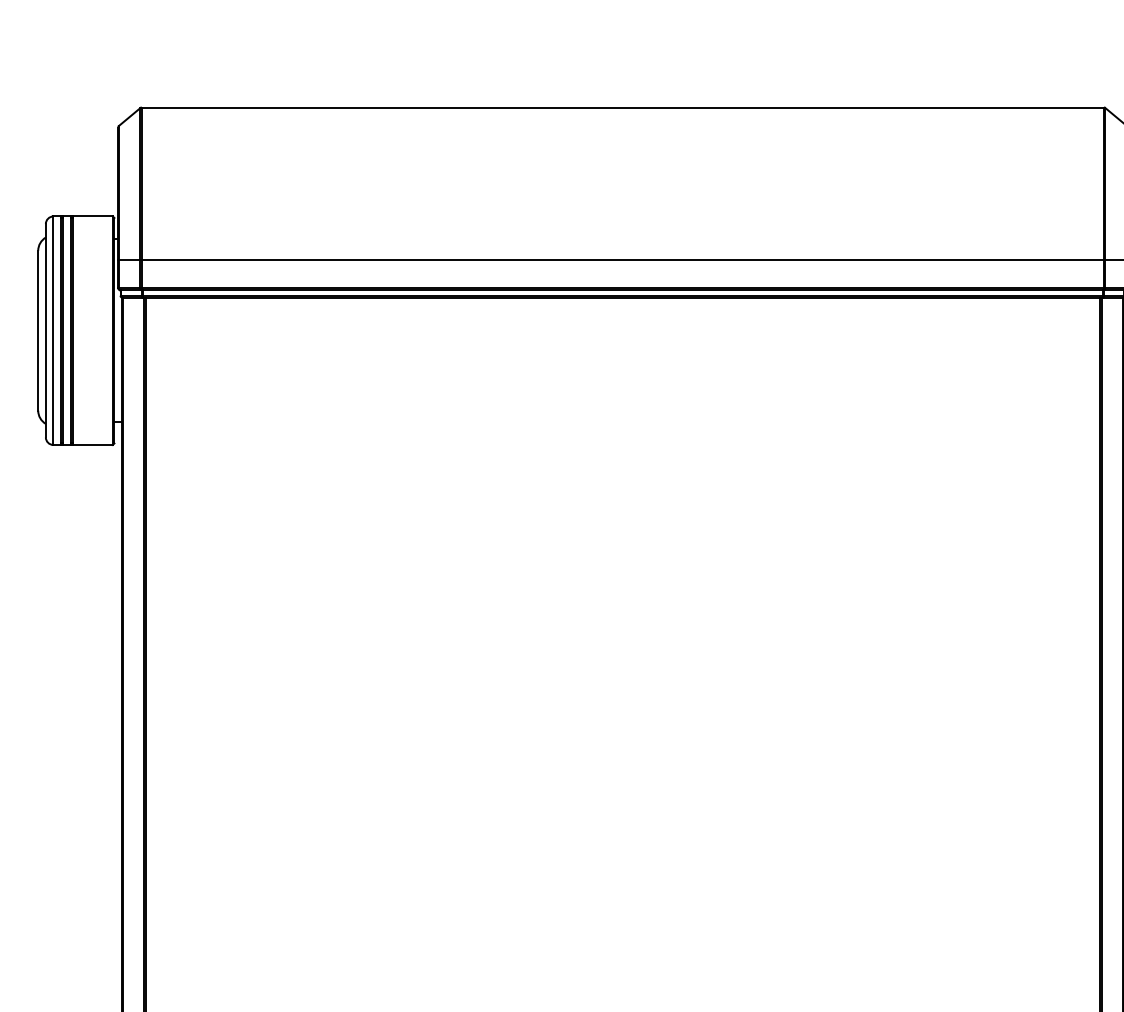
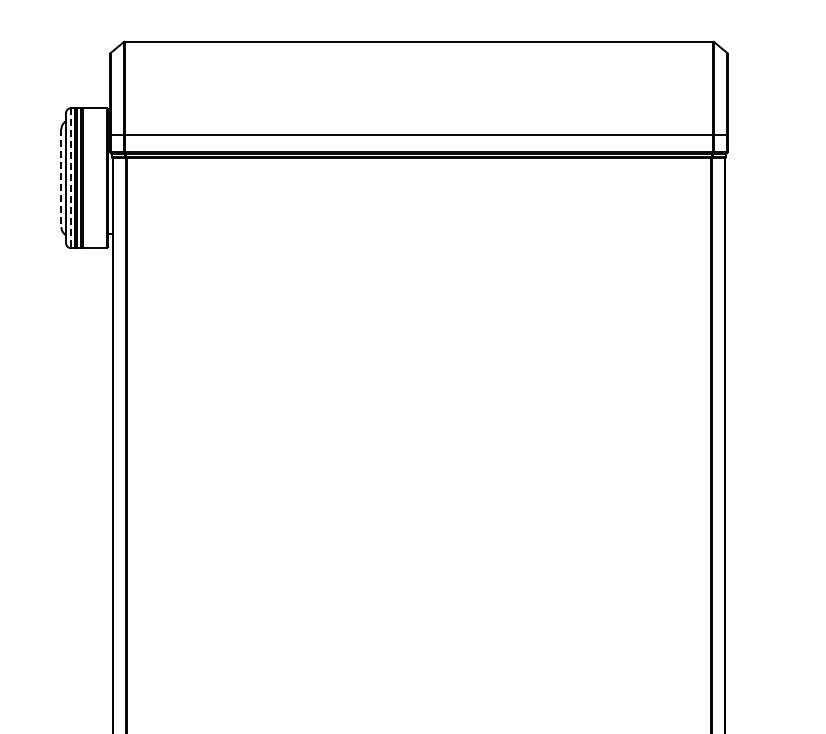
line: (38, 331) -> (61, 178), solid -> dashed
line: (53, 331) -> (70, 178), solid -> dashed

